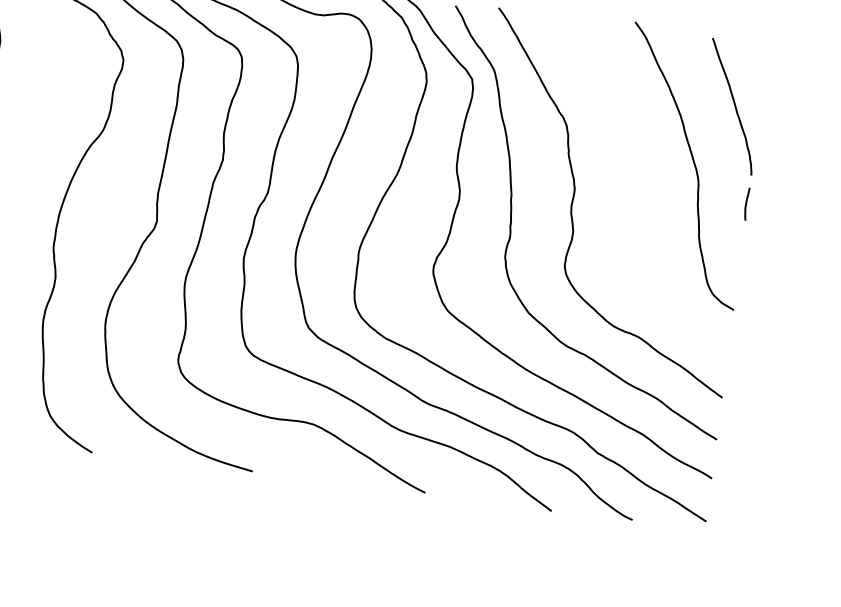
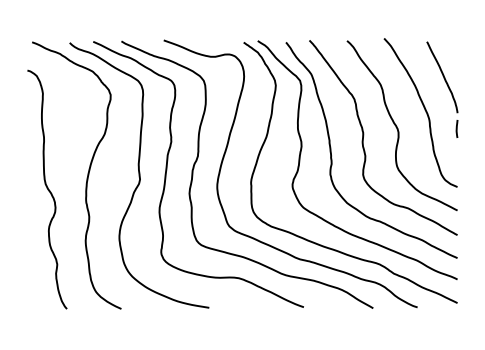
curve: (638, 185) -> (397, 126), added

